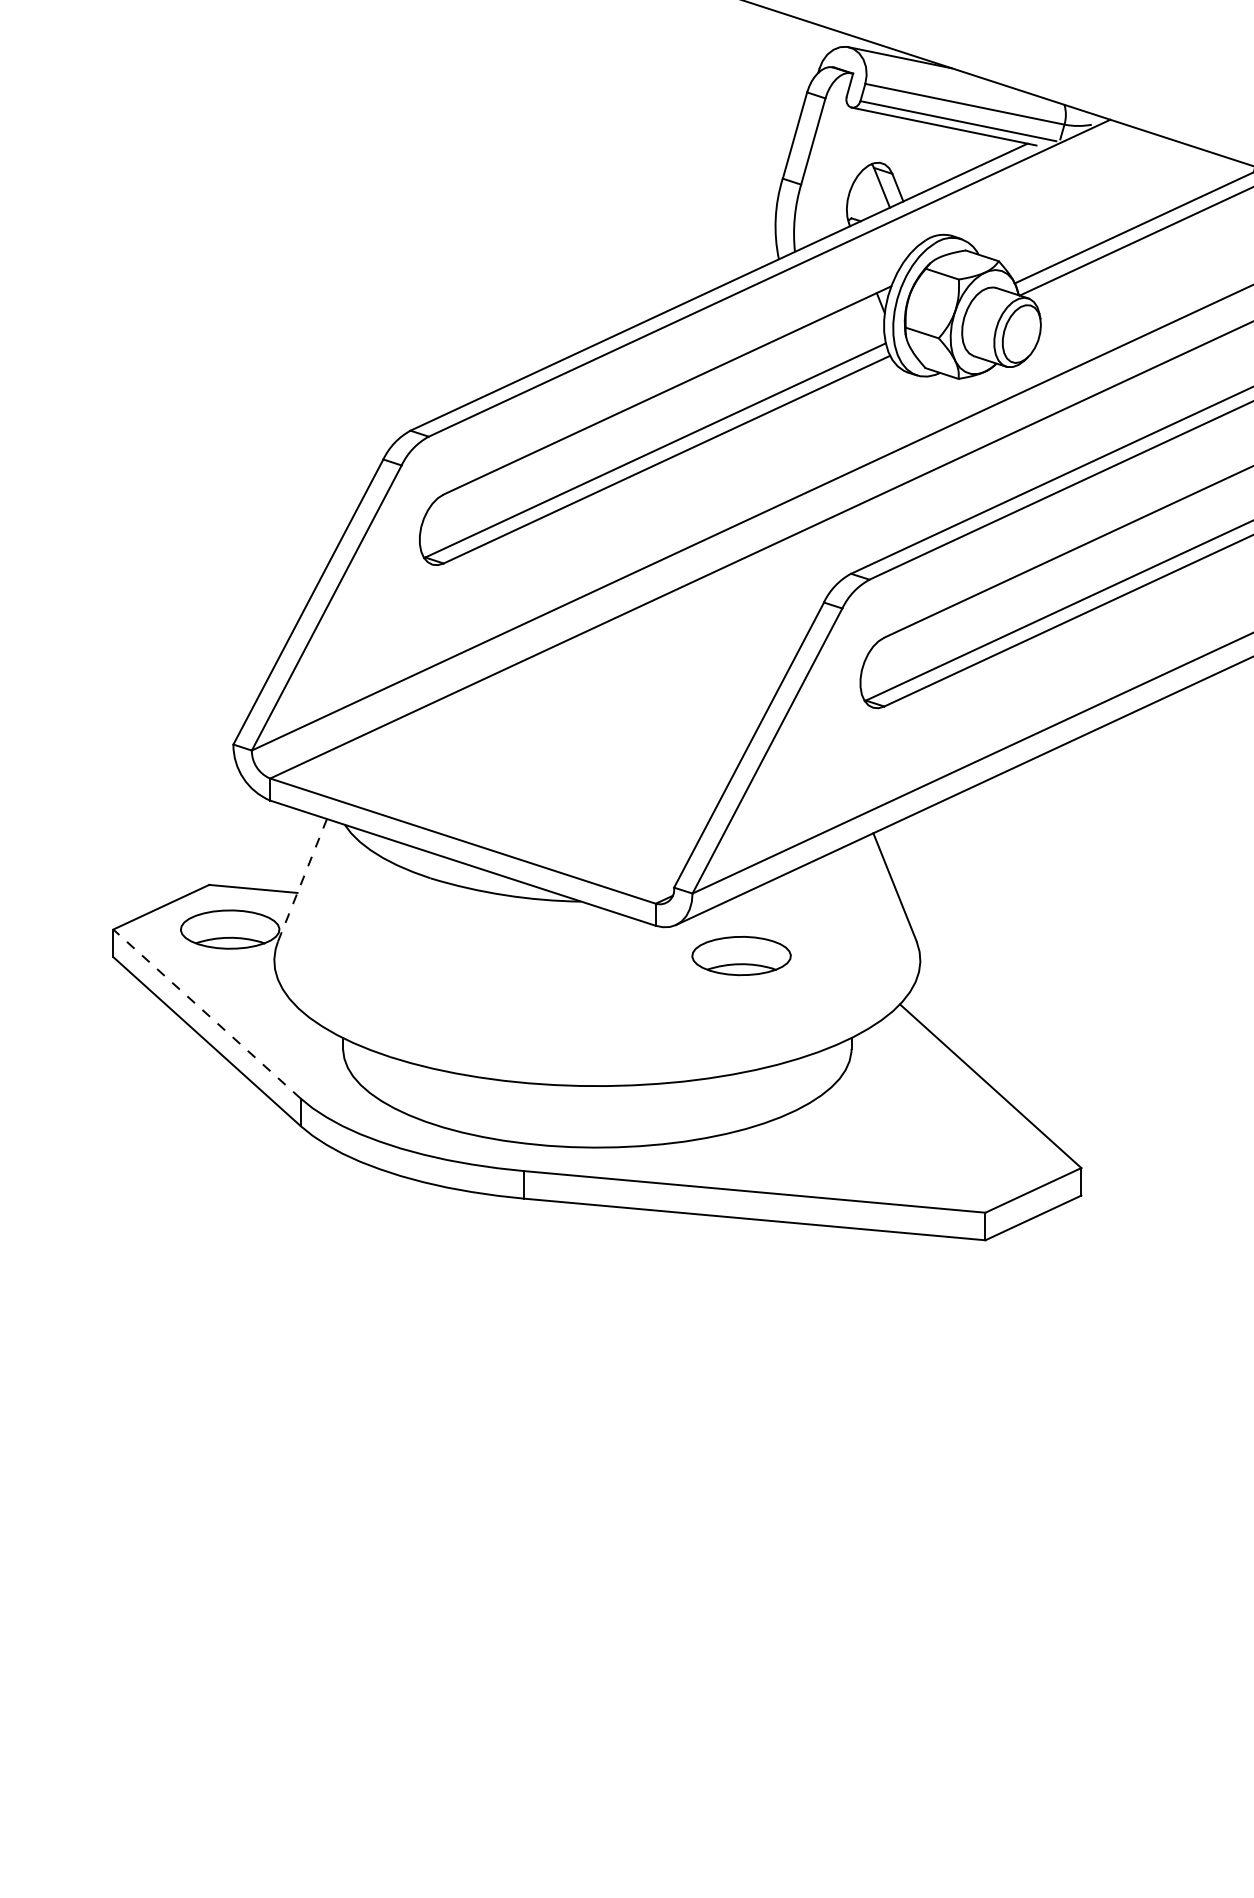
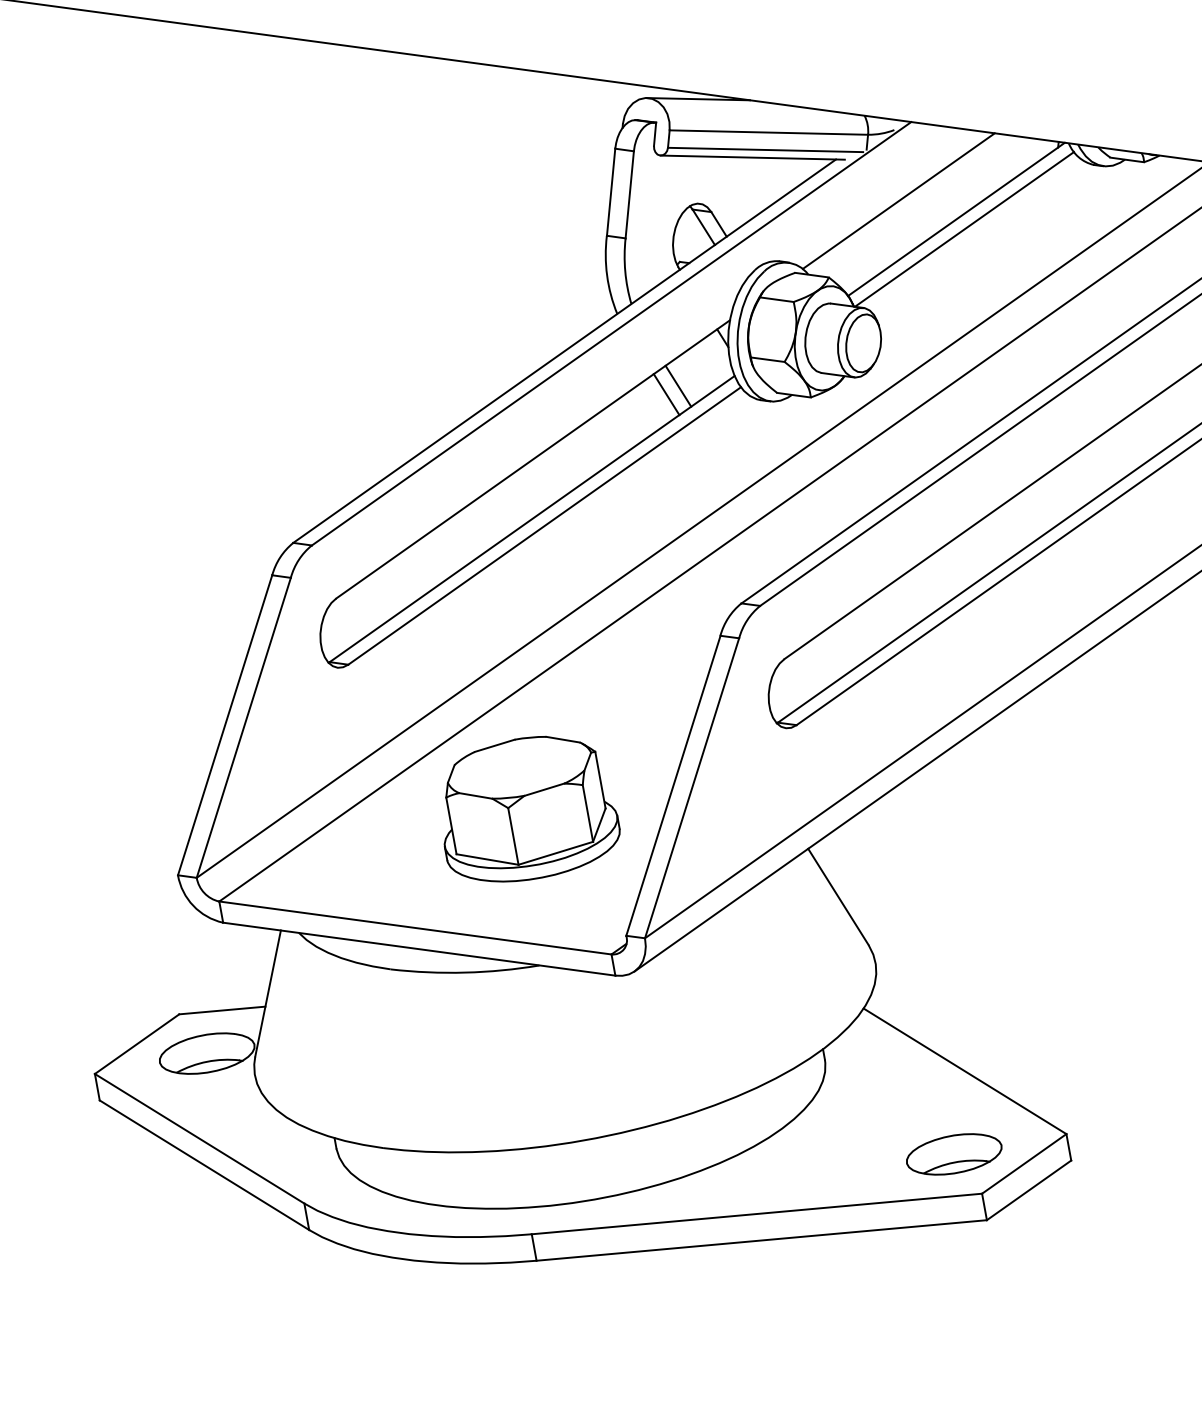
line: (1083, 196) -> (898, 200), added
line: (827, 343) -> (678, 386), added
line: (813, 349) -> (666, 394), added
part: (596, 741) -> (526, 808), added
line: (302, 880) -> (268, 993), dashed -> solid
part: (741, 956) -> (954, 1154), moved
line: (206, 1013) -> (199, 1138), dashed -> solid

